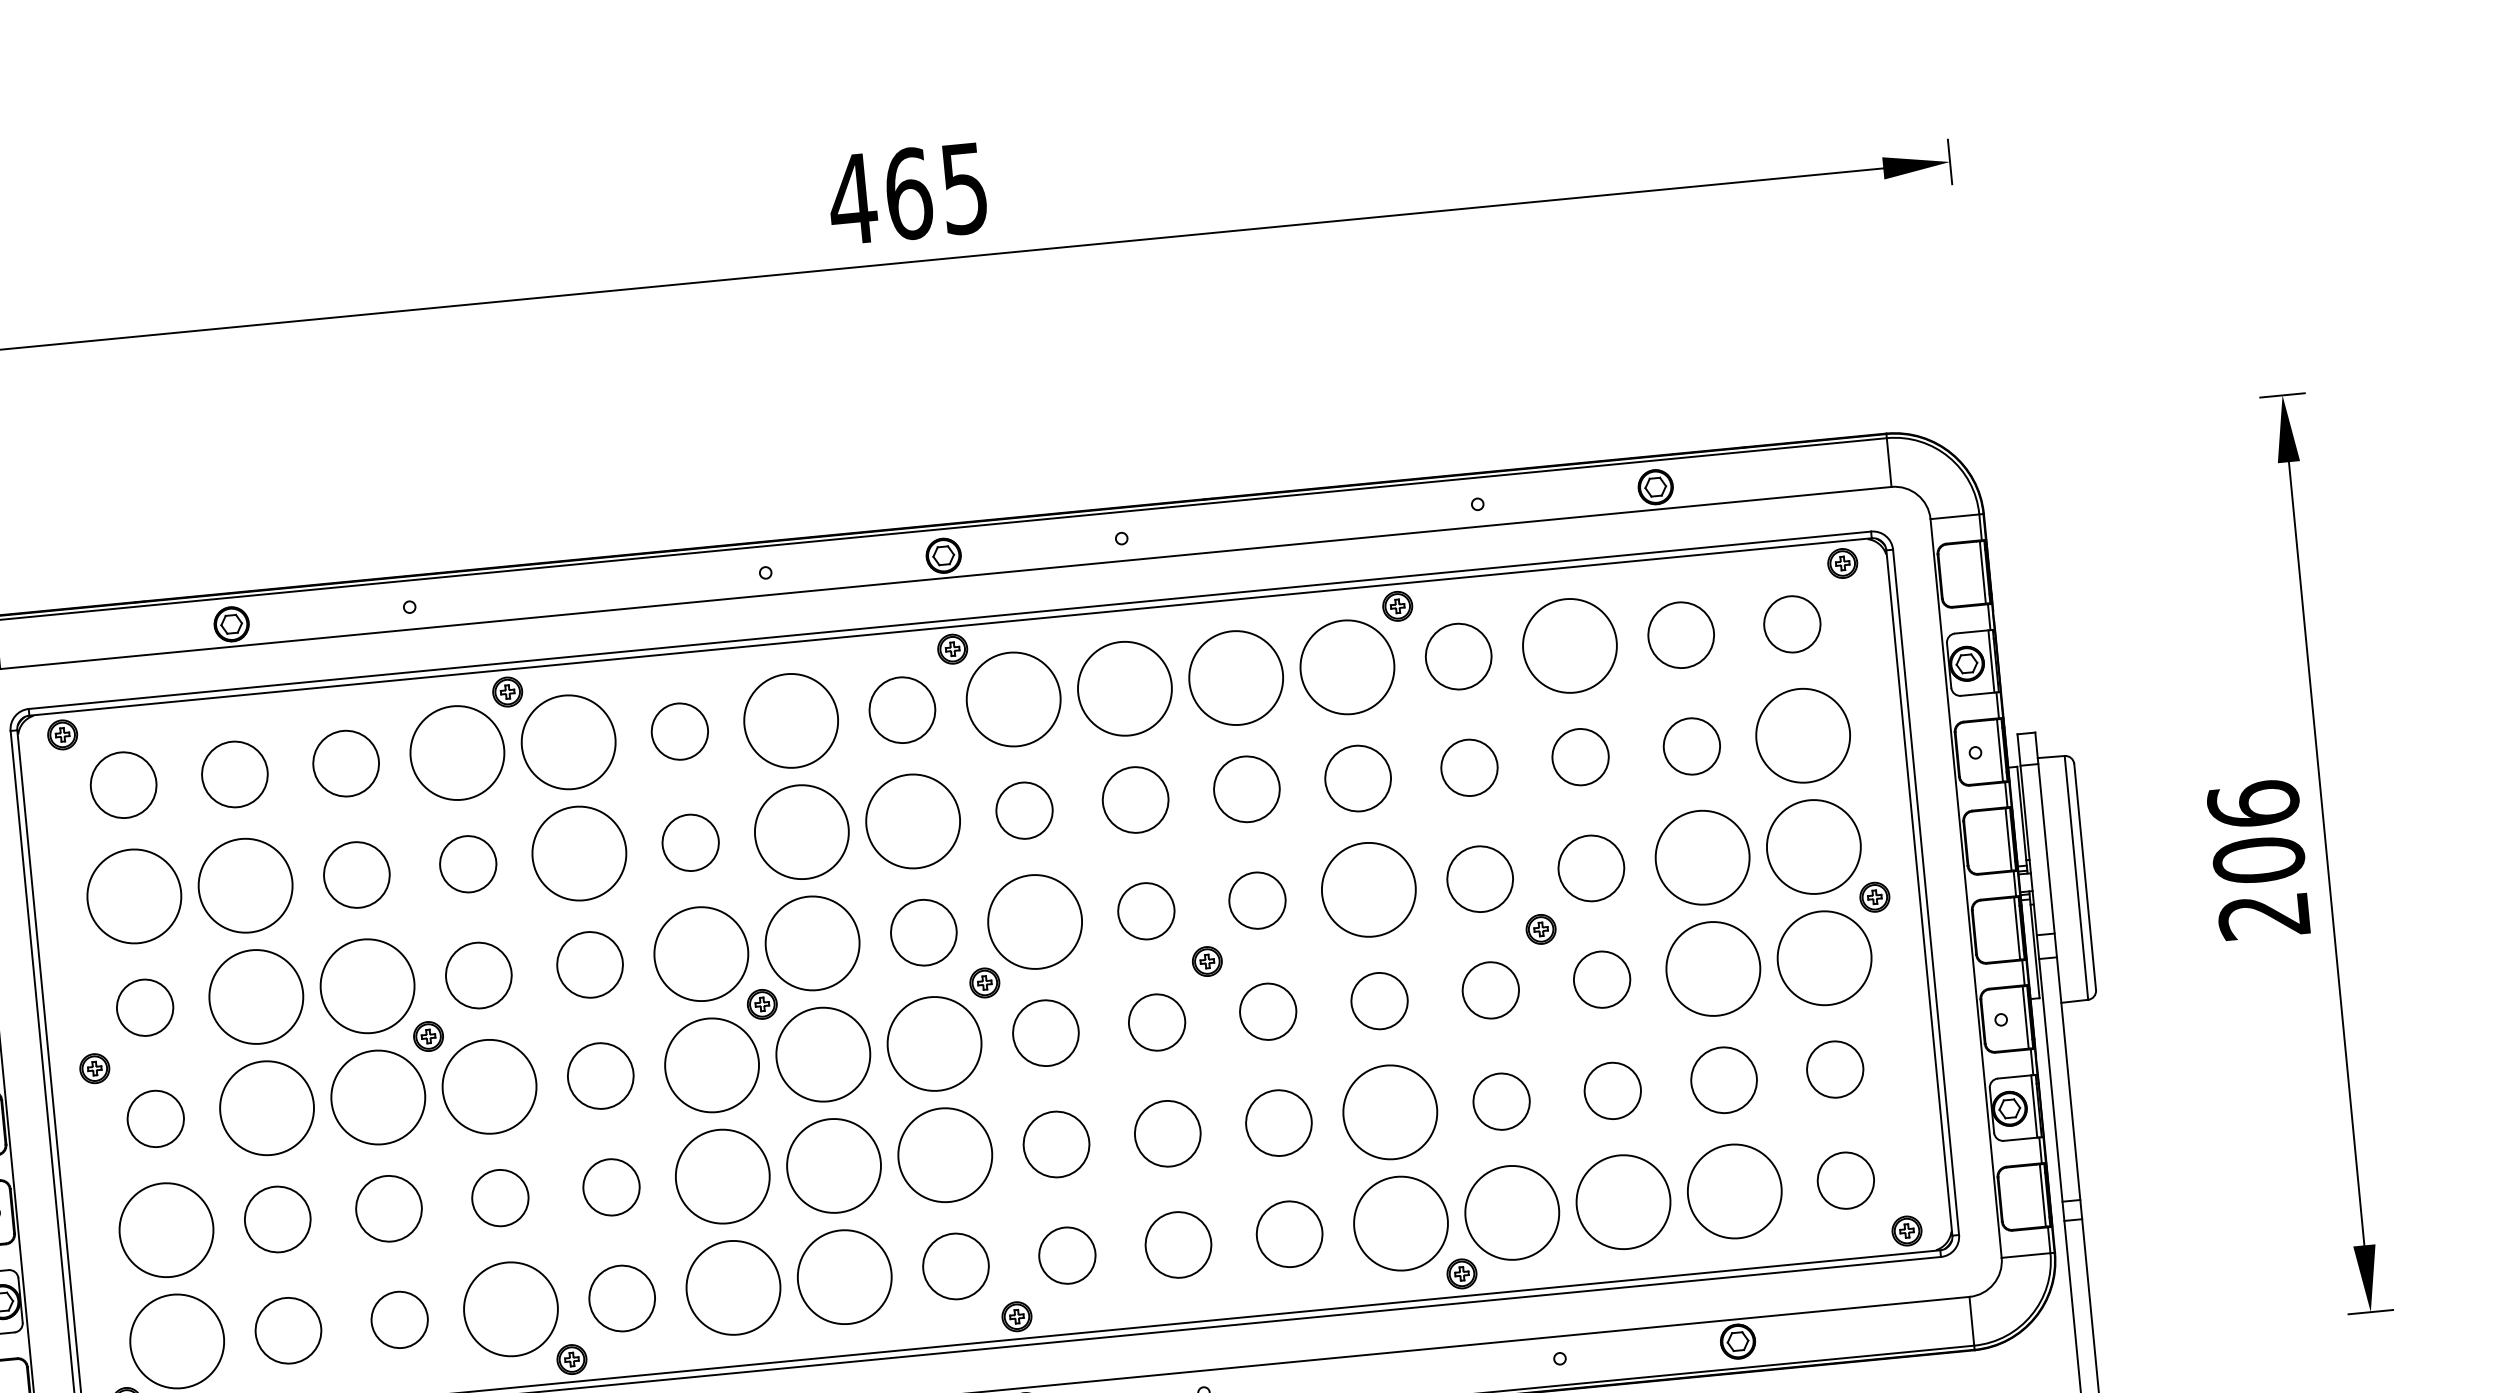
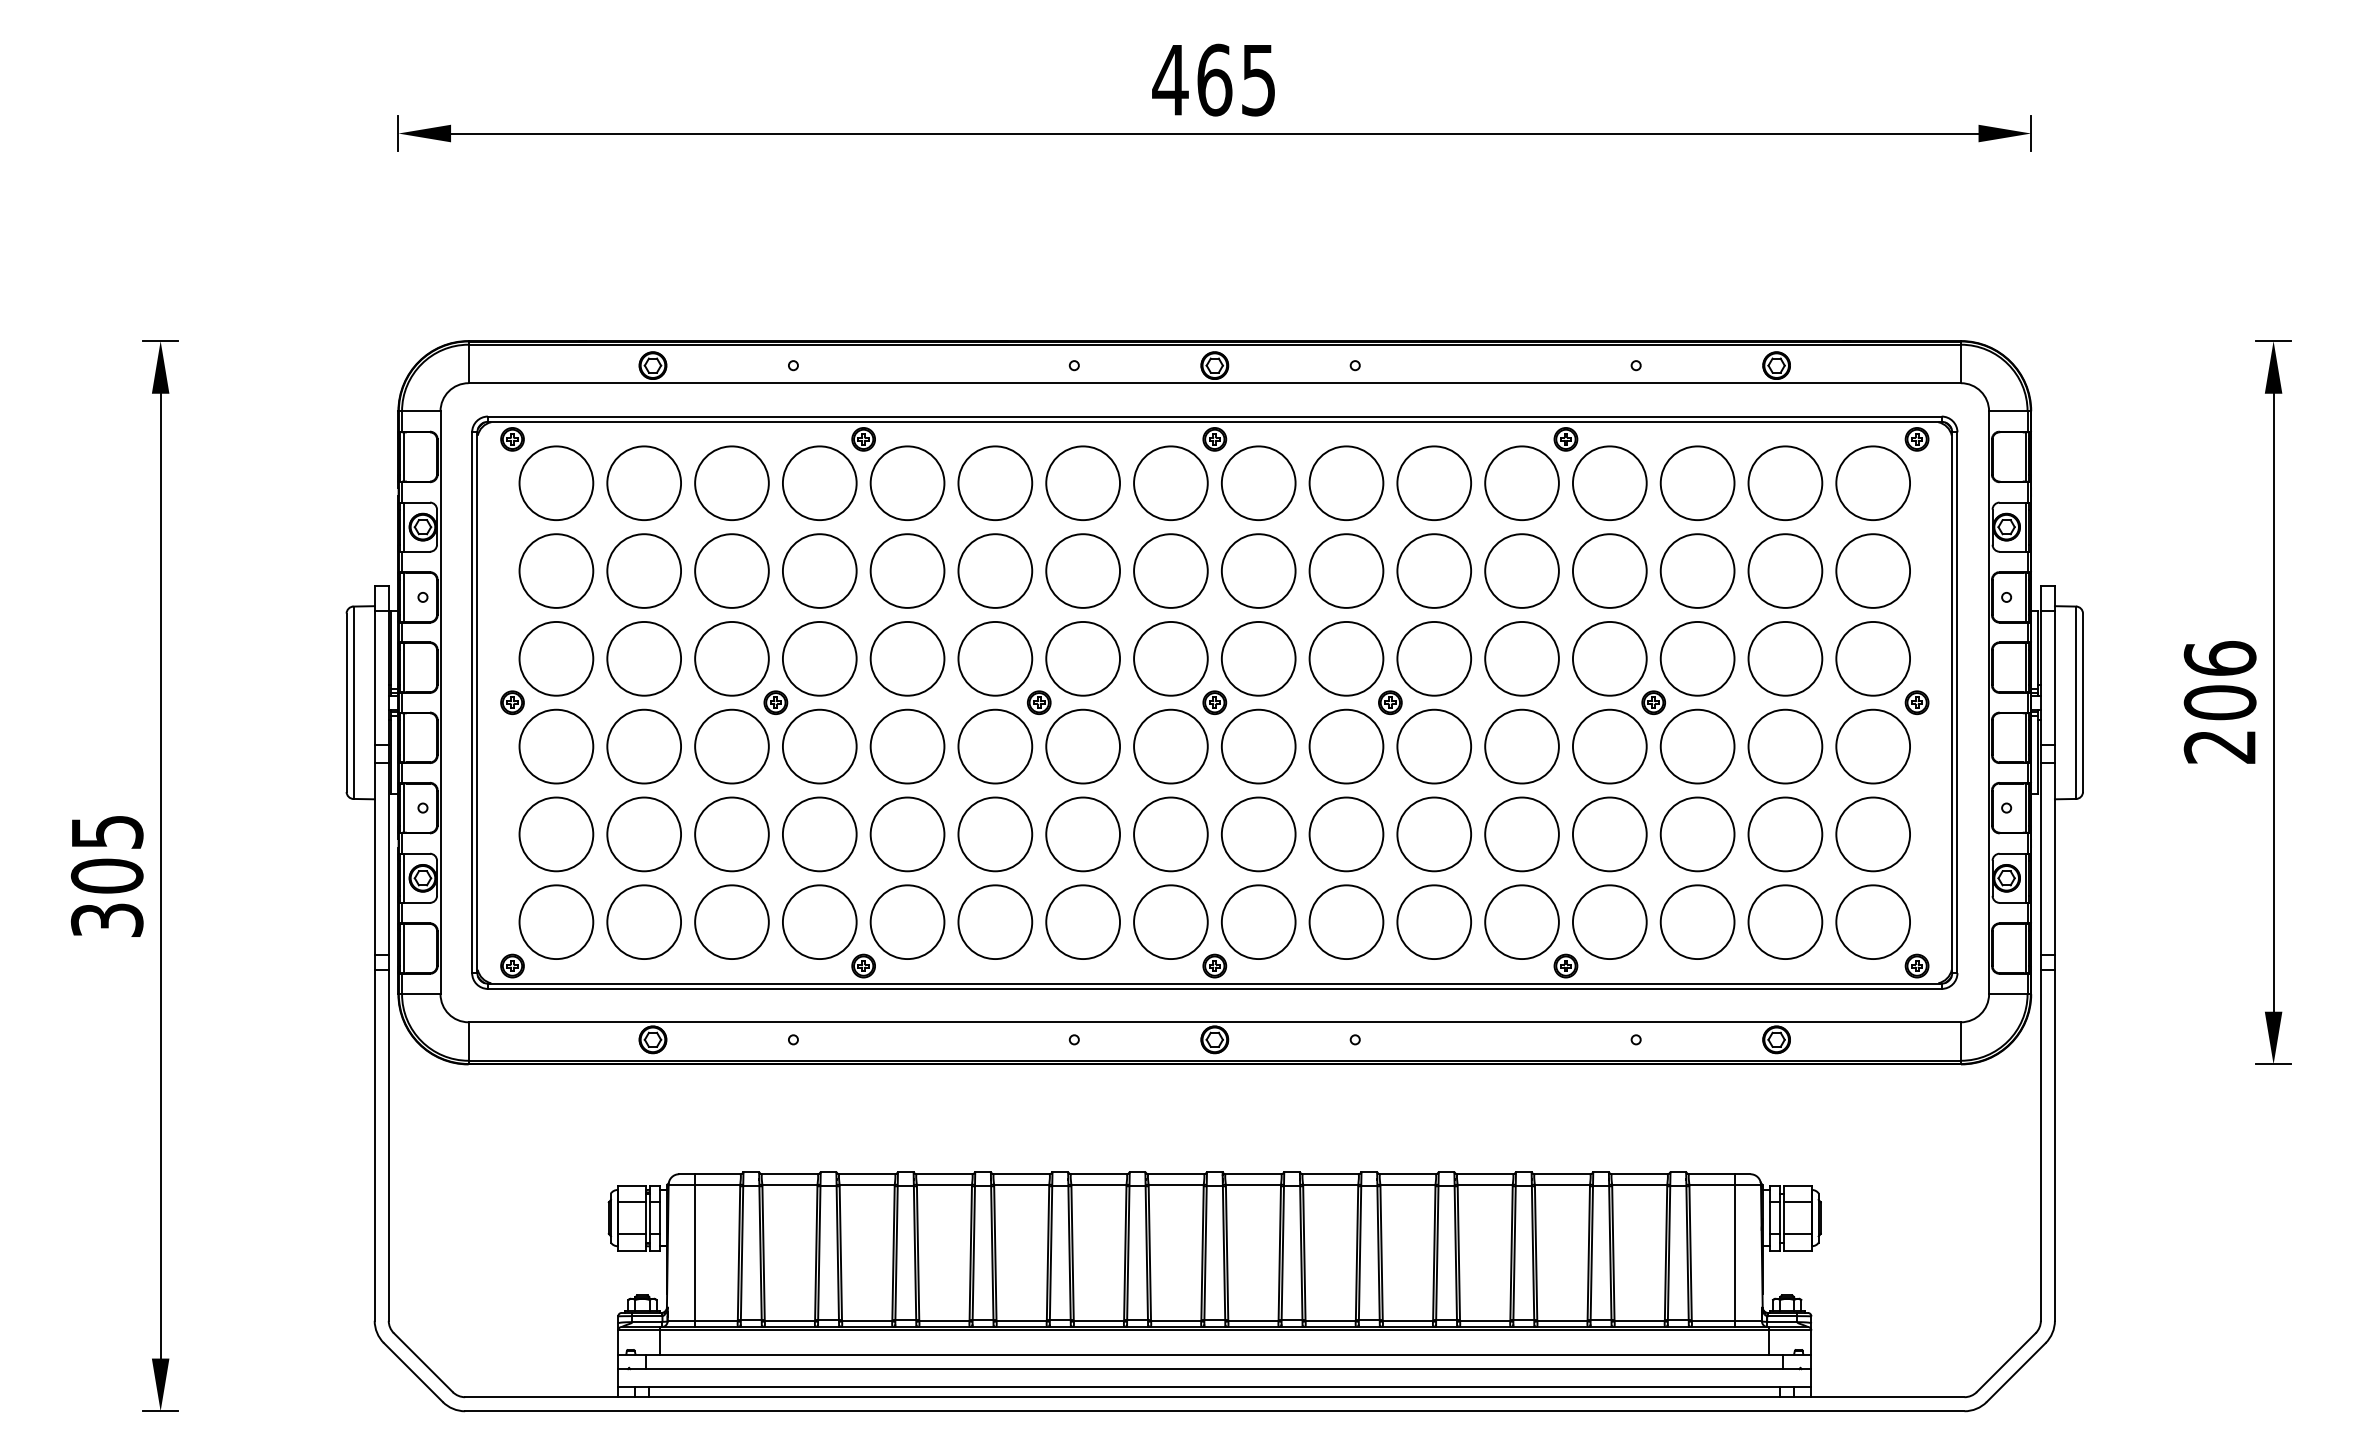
circle: (1791, 623) -> (1872, 482), size x1.67
circle: (1681, 635) -> (1785, 483), size x1.43
circle: (1458, 656) -> (1609, 483), size x1.43
circle: (901, 710) -> (1170, 483), size x1.43
circle: (680, 731) -> (995, 483), size x1.67
circle: (1691, 745) -> (1785, 570), size x1.67
circle: (1580, 756) -> (1697, 570), size x1.67
circle: (345, 762) -> (731, 482), size x1.43
circle: (1468, 767) -> (1609, 570), size x1.67
circle: (235, 774) -> (644, 483), size x1.43
circle: (1357, 777) -> (1521, 570), size x1.43
circle: (123, 785) -> (556, 483), size x1.43
circle: (1247, 788) -> (1434, 570), size x1.43
circle: (1135, 799) -> (1346, 570), size x1.43
circle: (1024, 810) -> (1258, 570), size x1.67
circle: (690, 842) -> (995, 570), size x1.67
circle: (467, 863) -> (819, 570), size x1.67
circle: (1591, 868) -> (1697, 658), size x1.43
circle: (356, 874) -> (731, 570), size x1.43
circle: (1479, 878) -> (1609, 658), size x1.43
circle: (1256, 900) -> (1433, 658), size x1.67
circle: (1146, 910) -> (1346, 658), size x1.67
circle: (923, 932) -> (1170, 658), size x1.43
circle: (589, 964) -> (907, 658), size x1.43
circle: (478, 975) -> (819, 658), size x1.43
circle: (1601, 979) -> (1697, 746), size x1.67
circle: (1490, 990) -> (1609, 746), size x1.67
circle: (1378, 1001) -> (1521, 746), size x1.67
circle: (145, 1007) -> (556, 658), size x1.67
circle: (1267, 1011) -> (1433, 746), size x1.67
circle: (1157, 1022) -> (1346, 746), size x1.67
circle: (1045, 1033) -> (1258, 746), size x1.43
circle: (1834, 1069) -> (1872, 834), size x1.67
circle: (600, 1075) -> (907, 746), size x1.43
circle: (1724, 1080) -> (1785, 834), size x1.43
circle: (1612, 1091) -> (1697, 834), size x1.67
circle: (1501, 1101) -> (1609, 834), size x1.67
circle: (155, 1118) -> (556, 746), size x1.67
circle: (1278, 1123) -> (1433, 834), size x1.43
circle: (1167, 1133) -> (1346, 834), size x1.43
circle: (1056, 1144) -> (1258, 834), size x1.43
circle: (1845, 1179) -> (1872, 921), size x1.67
circle: (611, 1187) -> (907, 834), size x1.67
circle: (499, 1198) -> (819, 834), size x1.67
circle: (388, 1208) -> (731, 834), size x1.43
circle: (278, 1219) -> (644, 834), size x1.43
circle: (1288, 1233) -> (1433, 921), size x1.43
circle: (1178, 1244) -> (1346, 921), size x1.43
circle: (1066, 1254) -> (1258, 921), size x1.67
circle: (955, 1266) -> (1170, 922), size x1.43
circle: (622, 1297) -> (907, 921), size x1.43
circle: (399, 1319) -> (731, 921), size x1.67
circle: (288, 1331) -> (644, 922), size x1.43

